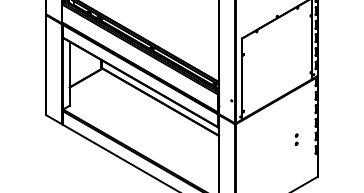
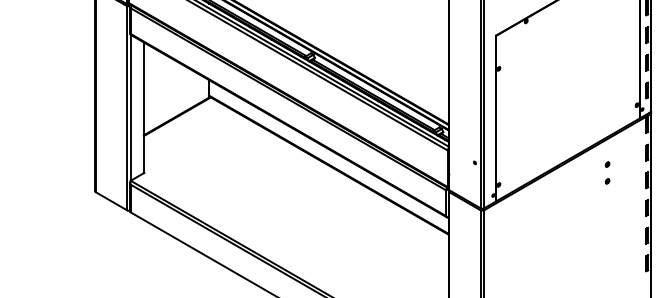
part: (296, 139) -> (607, 172), moved

